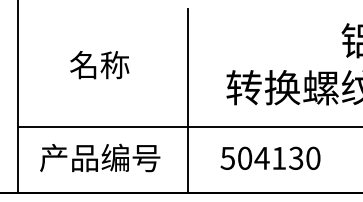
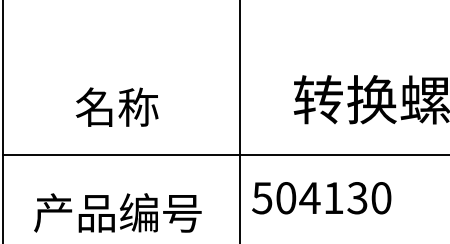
text: (99, 65) -> (116, 107), moved
text: (100, 157) -> (118, 212), moved
text: (270, 157) -> (321, 196), moved

